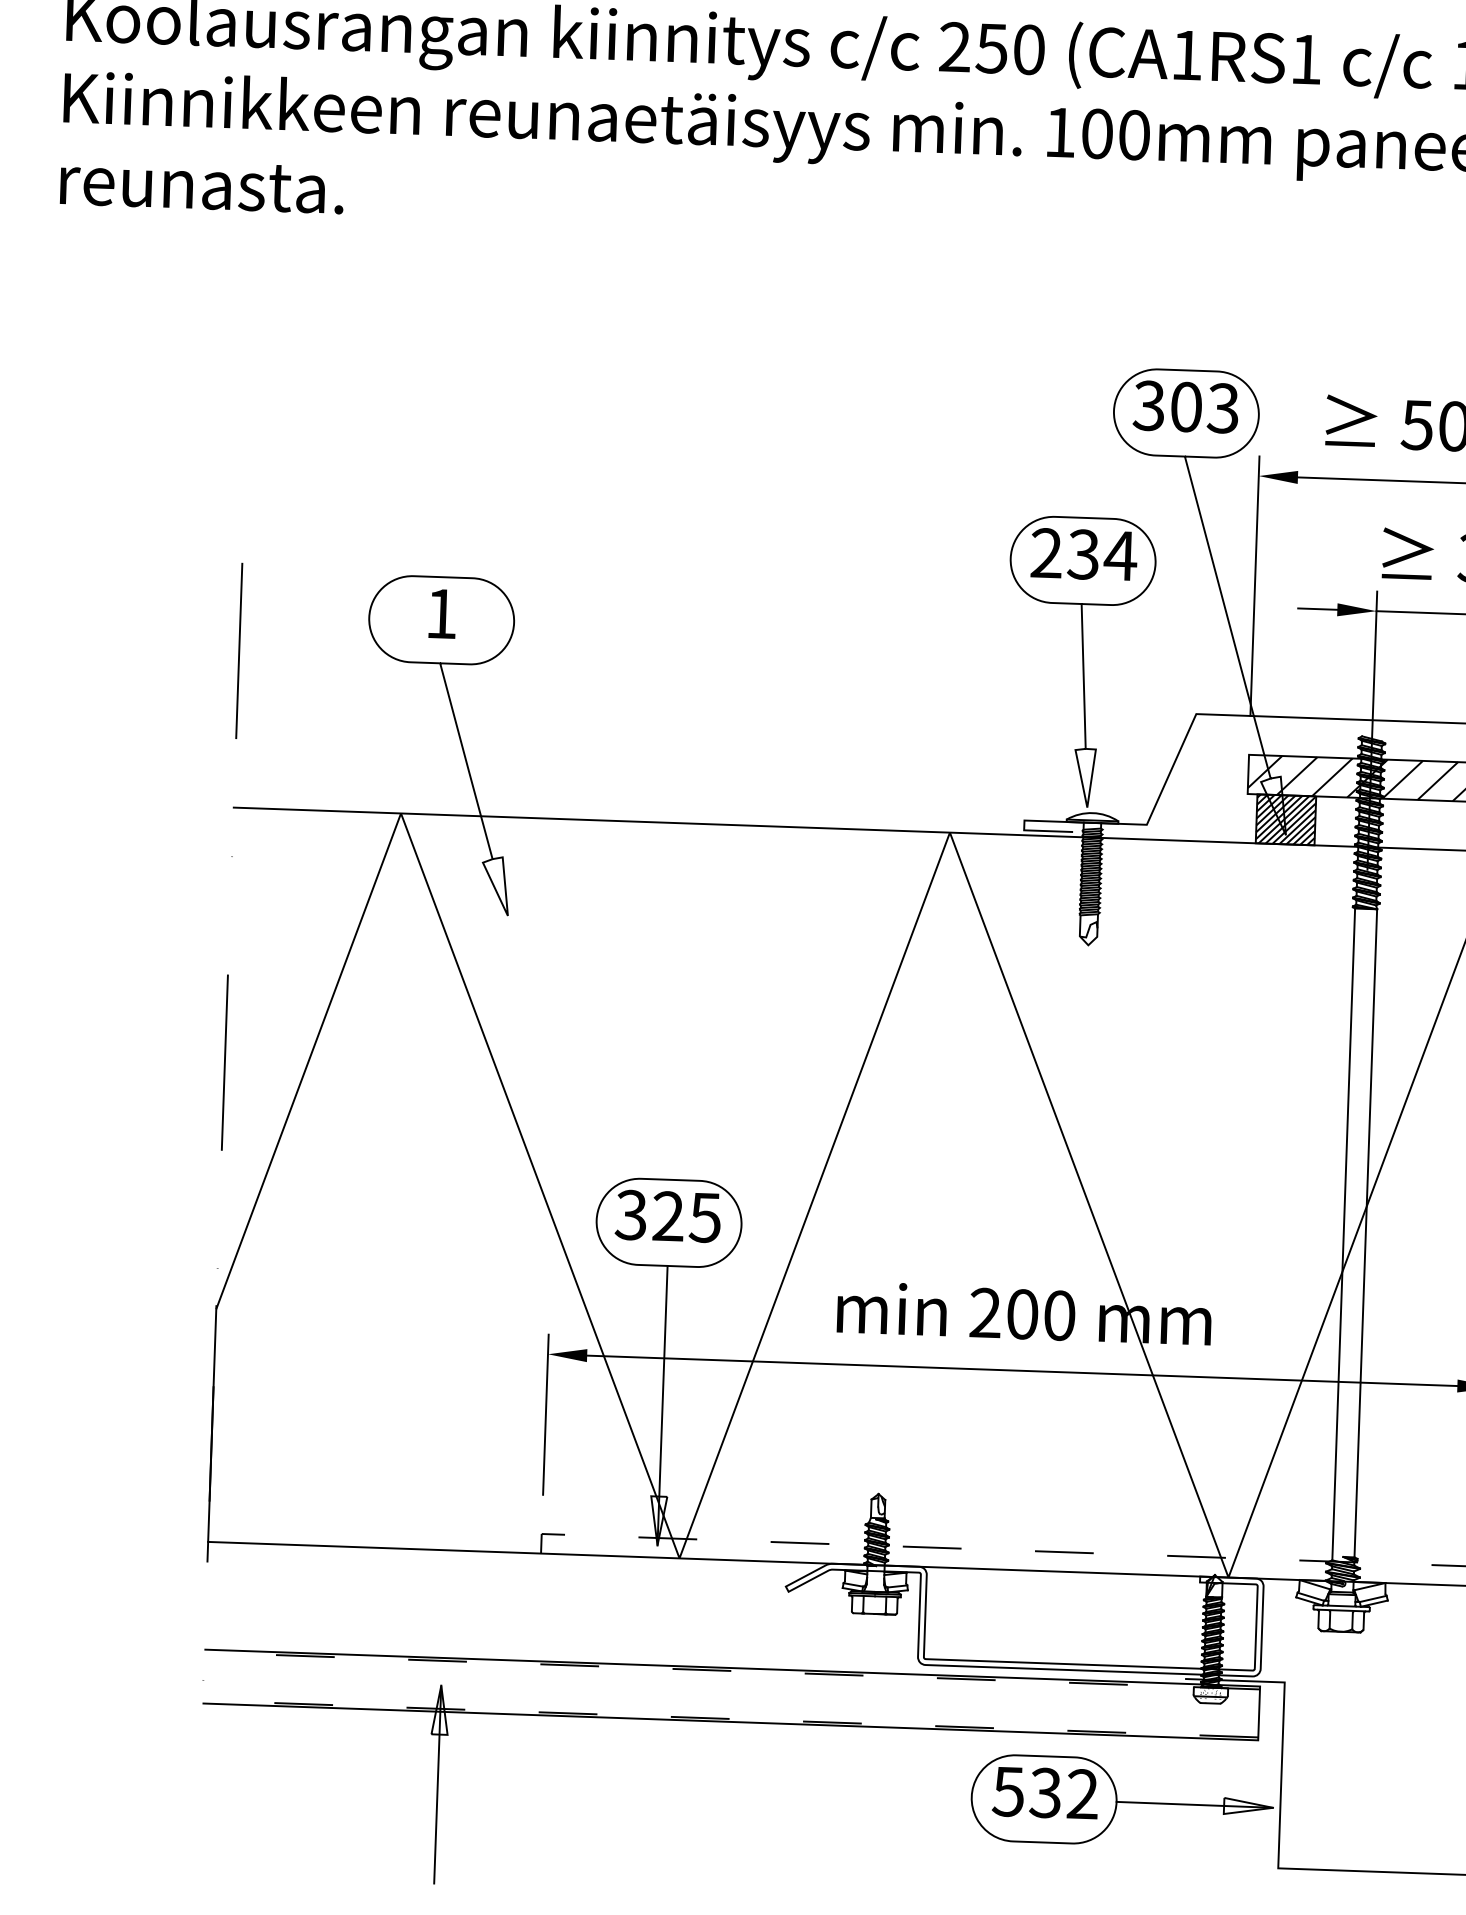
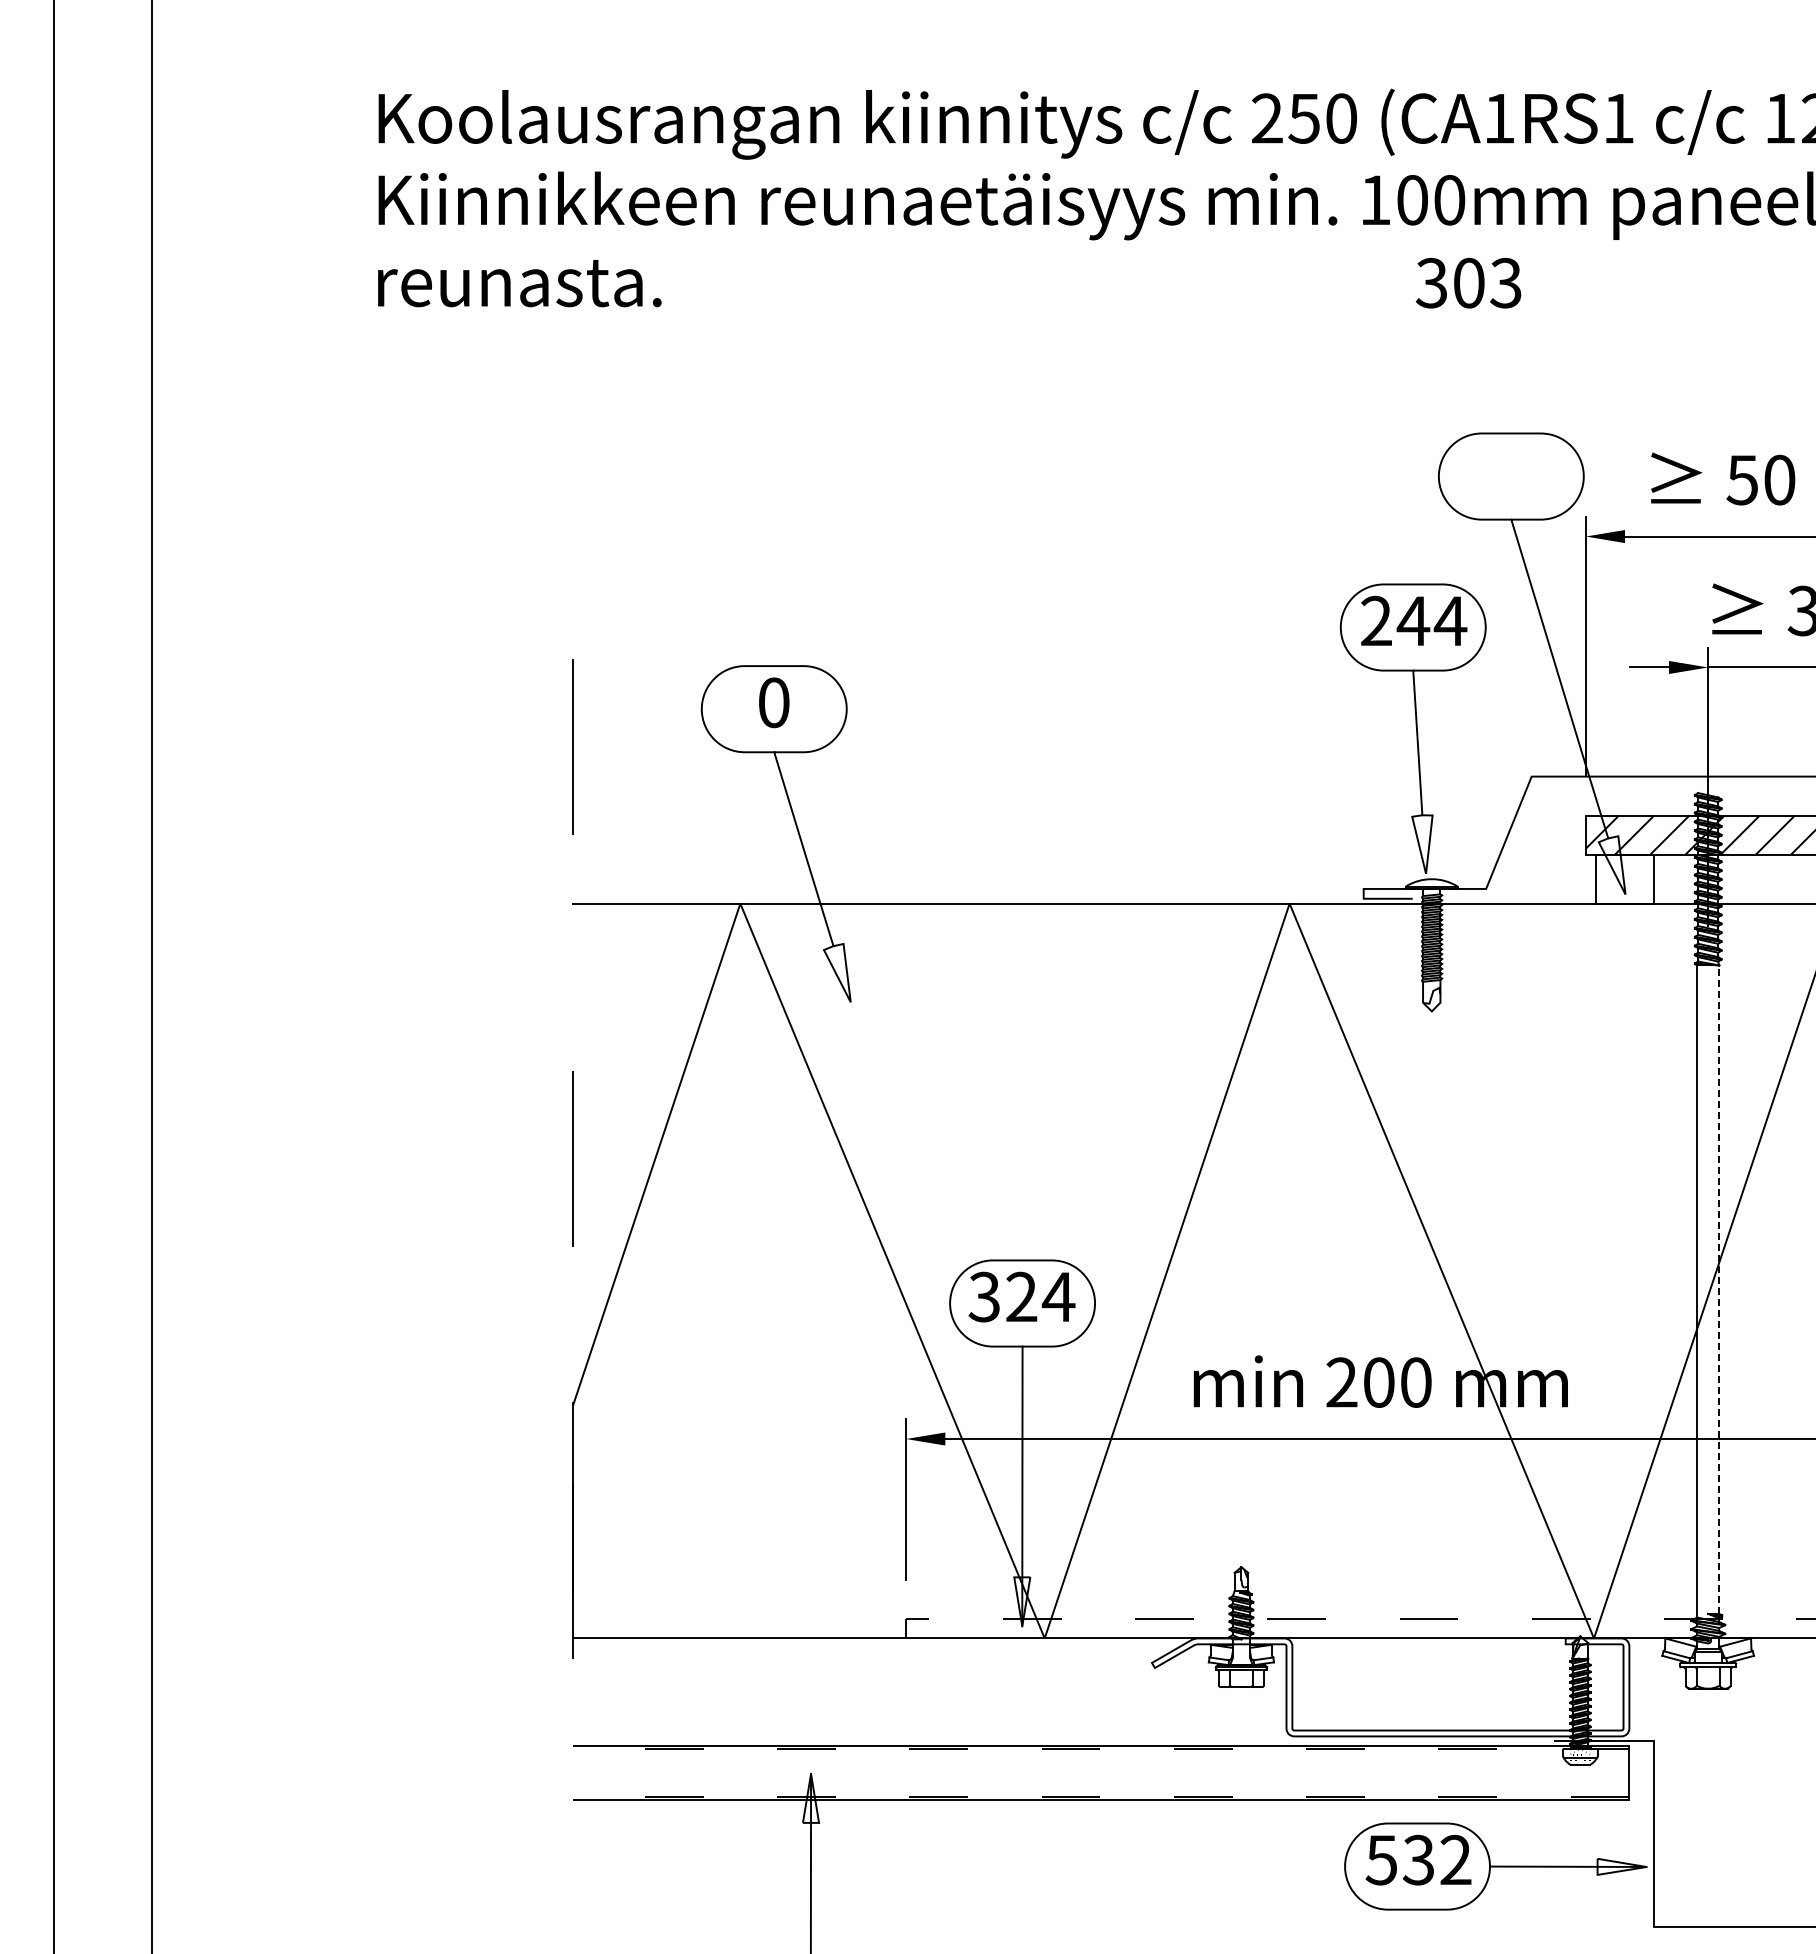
text: (1185, 406) -> (1468, 282), moved
text: (1083, 553) -> (1413, 620), 234 -> 244
text: (442, 613) -> (774, 702), 1 -> 0
hatch: (1285, 819) -> (1624, 878), removed
text: (705, 1218) -> (1058, 1297), 325 -> 324
line: (1366, 1233) -> (1719, 1289), solid -> dashed

